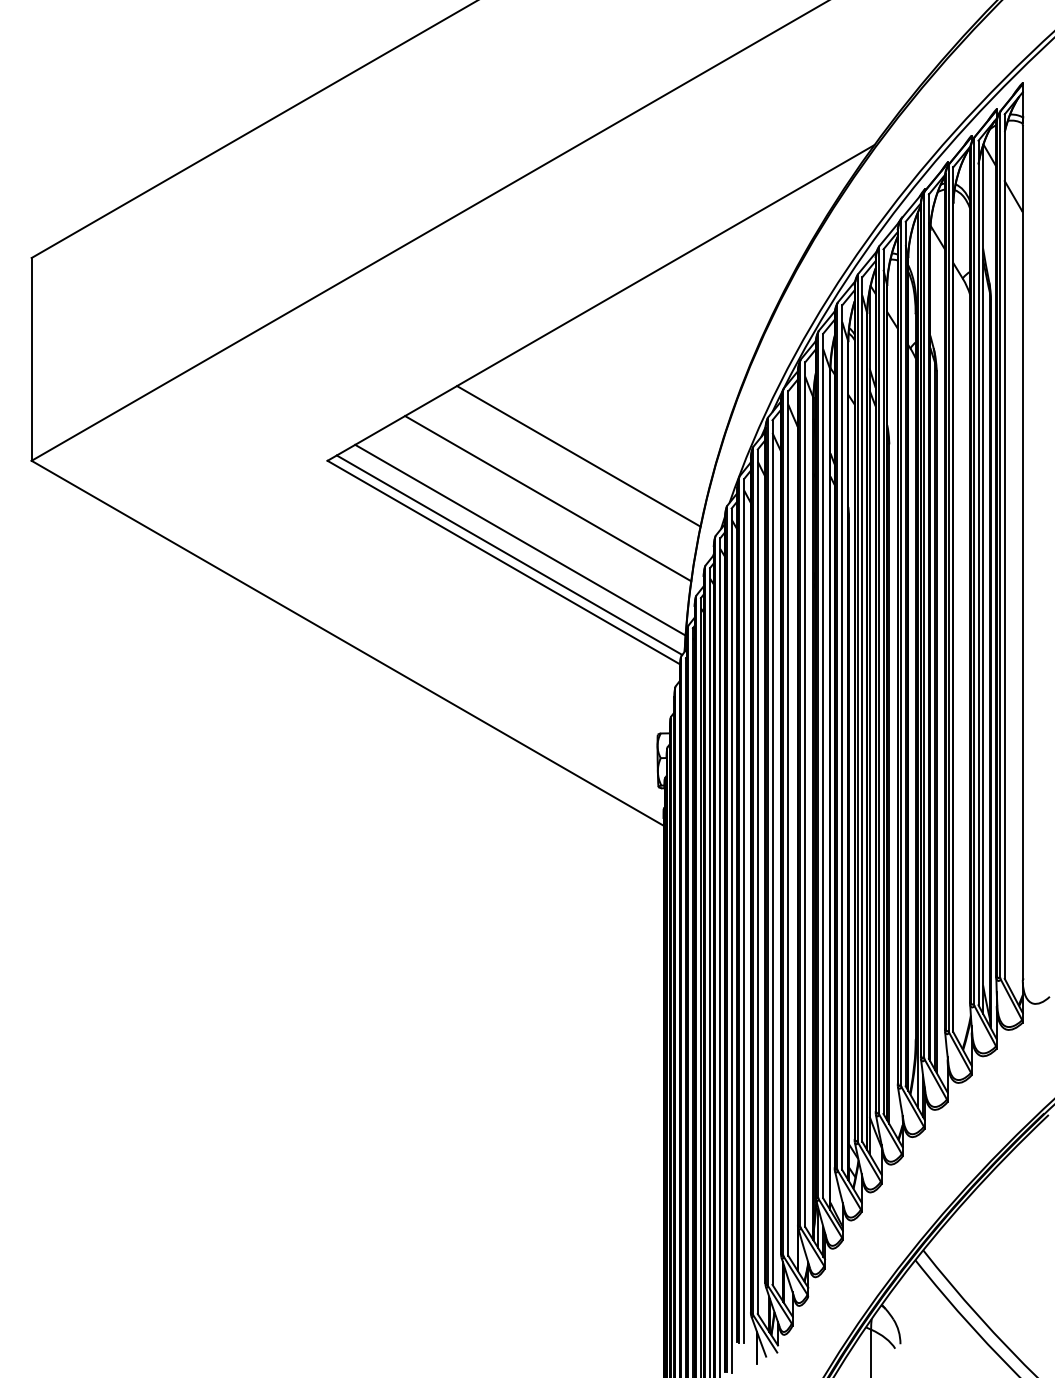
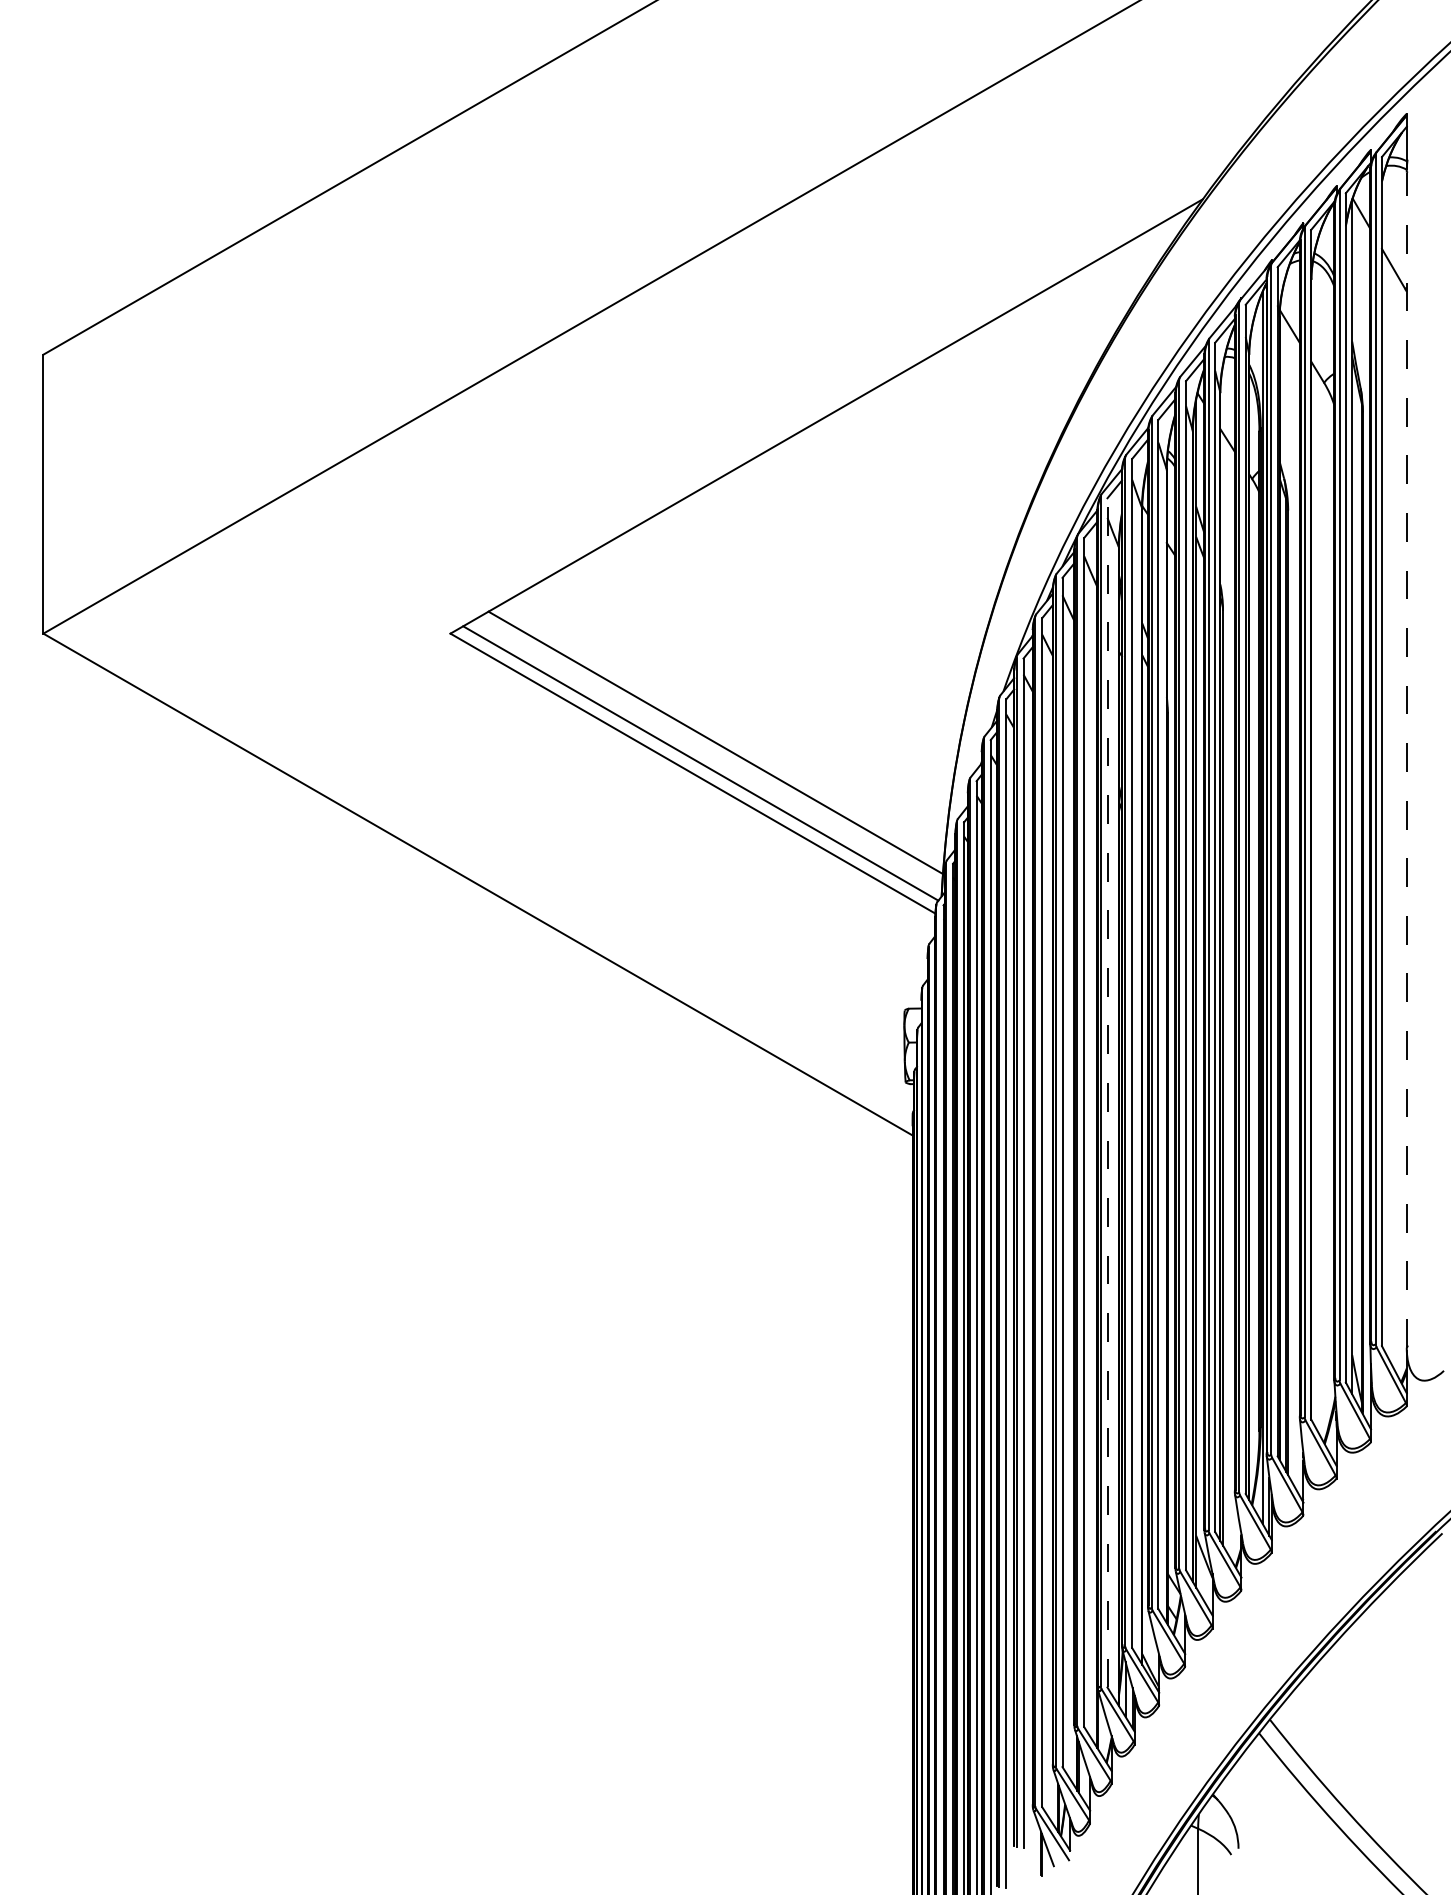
line: (578, 456) -> (795, 627), removed
line: (547, 498) -> (753, 685), removed
line: (1022, 553) -> (1406, 760), solid -> dashed
line: (805, 794) -> (1107, 1092), solid -> dashed

